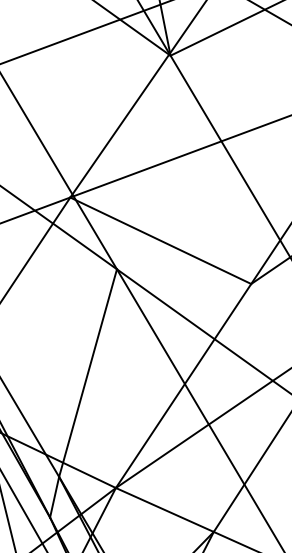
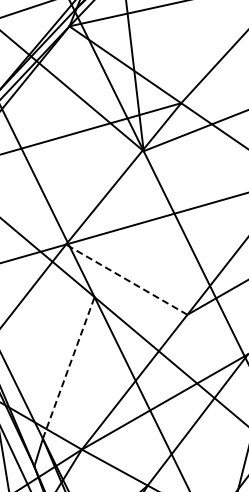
line: (160, 240) -> (126, 279), solid -> dashed
line: (87, 372) -> (68, 367), solid -> dashed

